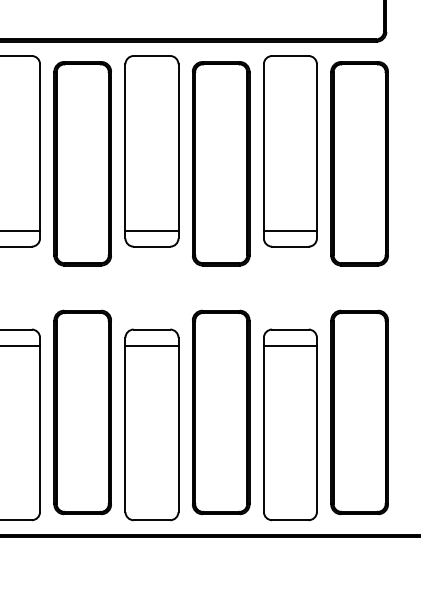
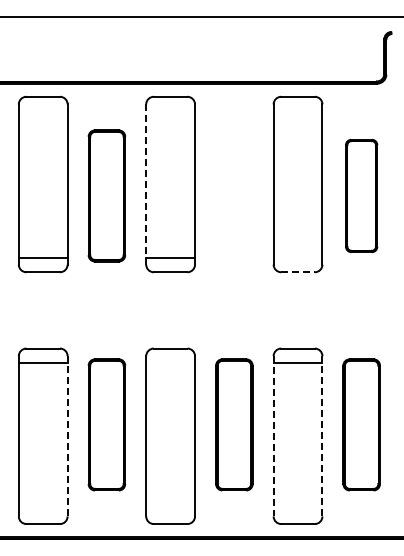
line: (125, 152) -> (146, 185), solid -> dashed
part: (82, 163) -> (106, 195), size x0.7
part: (221, 163) -> (234, 195), removed
part: (359, 163) -> (361, 195), size x0.6
line: (289, 230) -> (297, 257), removed
line: (290, 246) -> (298, 272), solid -> dashed
line: (151, 345) -> (170, 363), removed
part: (82, 412) -> (106, 424), size x0.7
part: (221, 412) -> (234, 424), size x0.7
part: (359, 412) -> (361, 424), size x0.7
line: (39, 424) -> (67, 435), solid -> dashed
line: (316, 424) -> (322, 435), solid -> dashed
line: (263, 425) -> (273, 436), solid -> dashed

